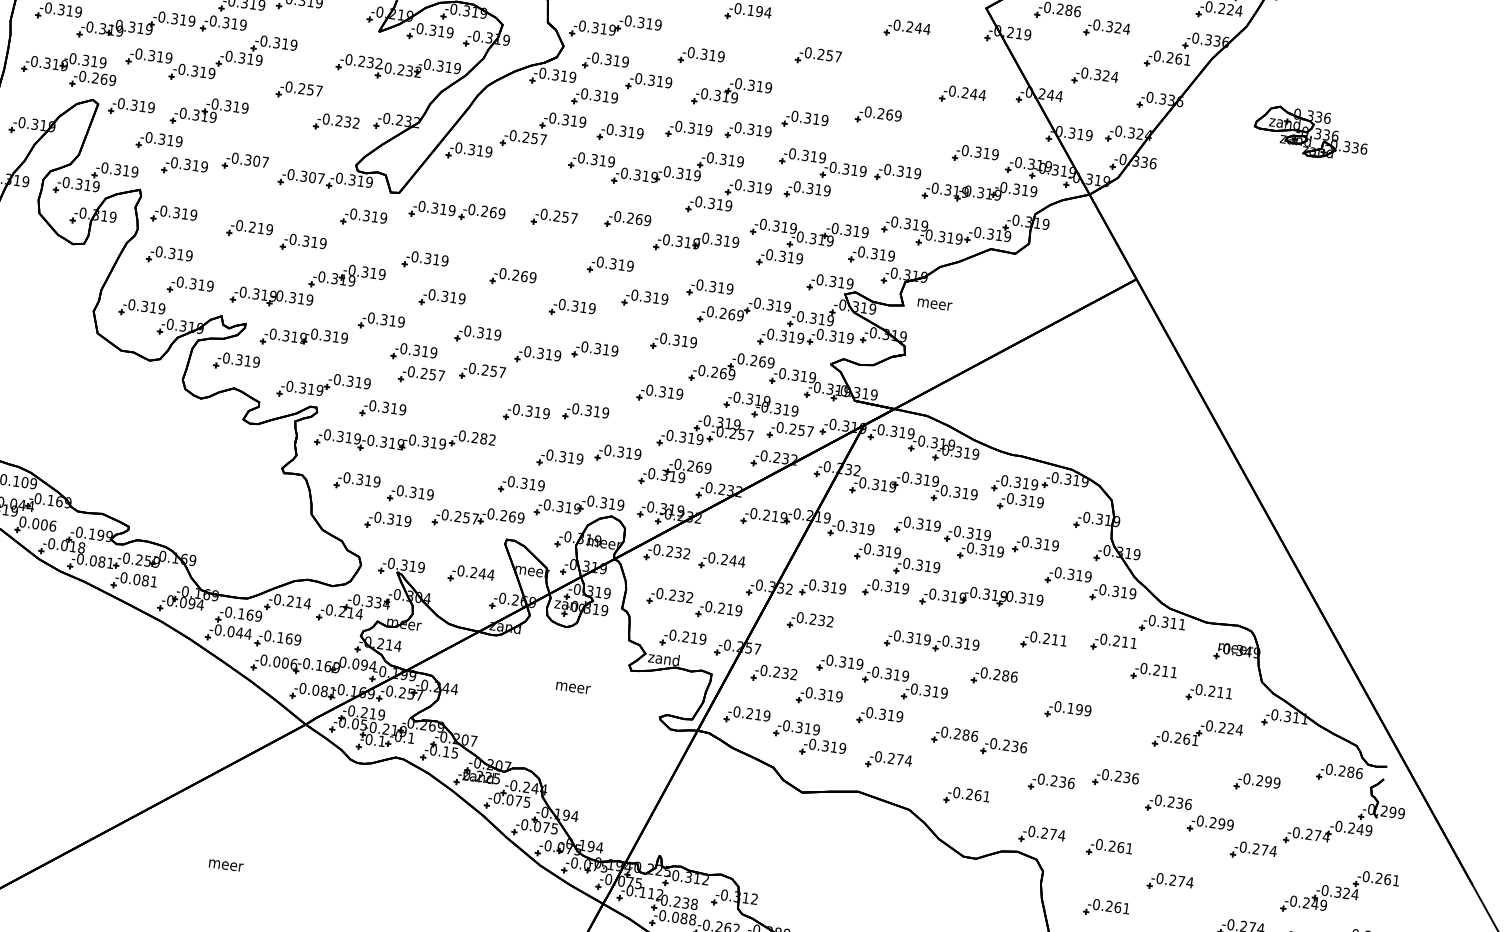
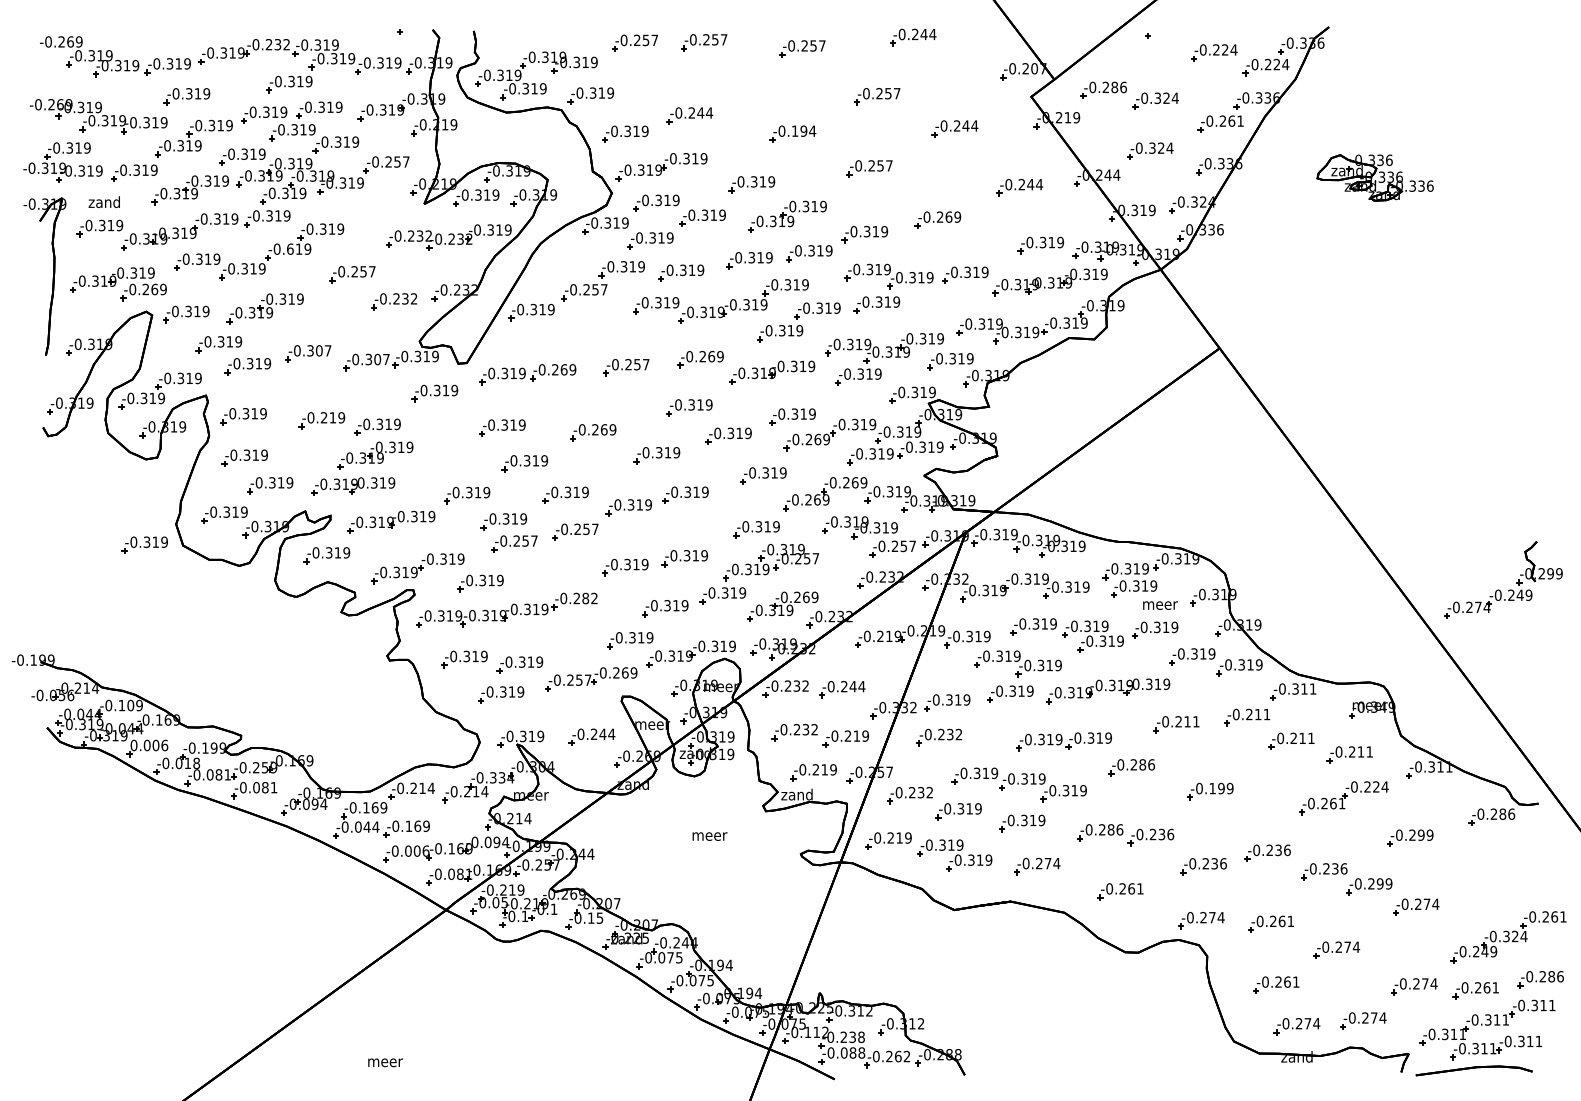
text: (242, 57) -> (290, 248), -0.319 -> -0.619
part: (347, 277) -> (375, 455), moved
text: (934, 304) -> (1160, 605), moved
part: (60, 327) -> (144, 544), added
part: (706, 433) -> (771, 562), moved
part: (1340, 820) -> (1499, 589), moved

